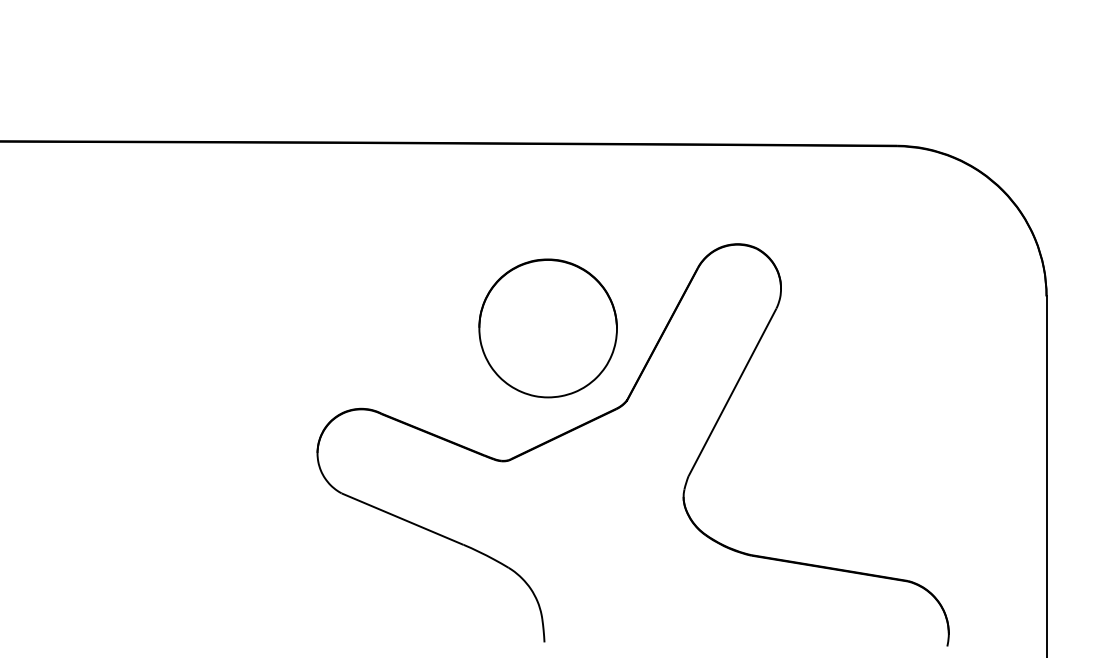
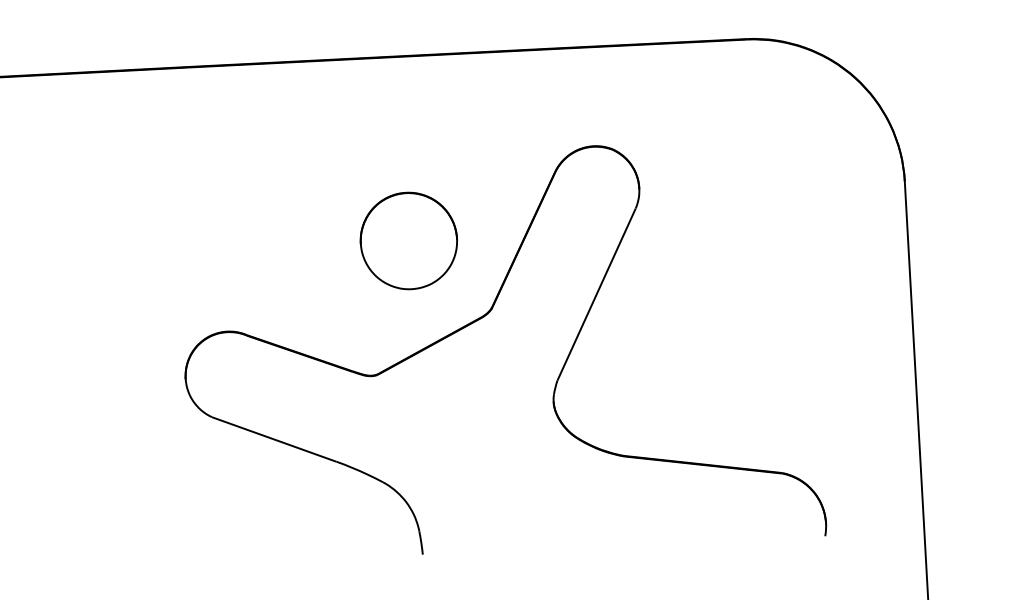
part: (547, 328) -> (408, 241), size x0.7

